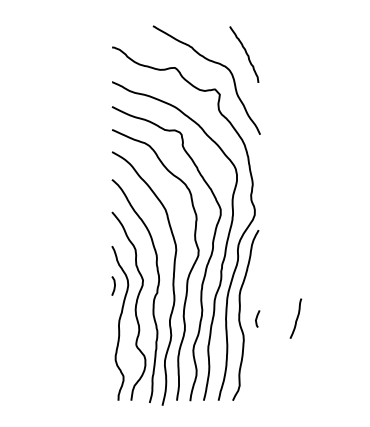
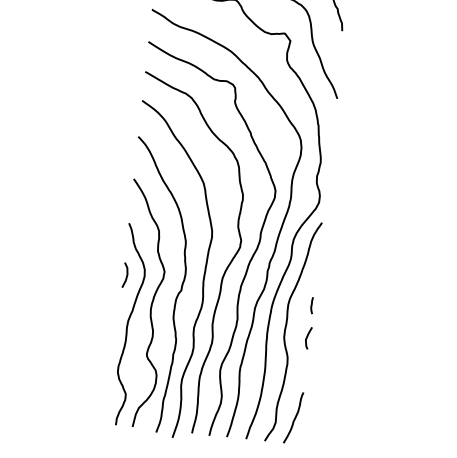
curve: (257, 293) -> (311, 305), added
curve: (296, 318) -> (294, 417), moved

